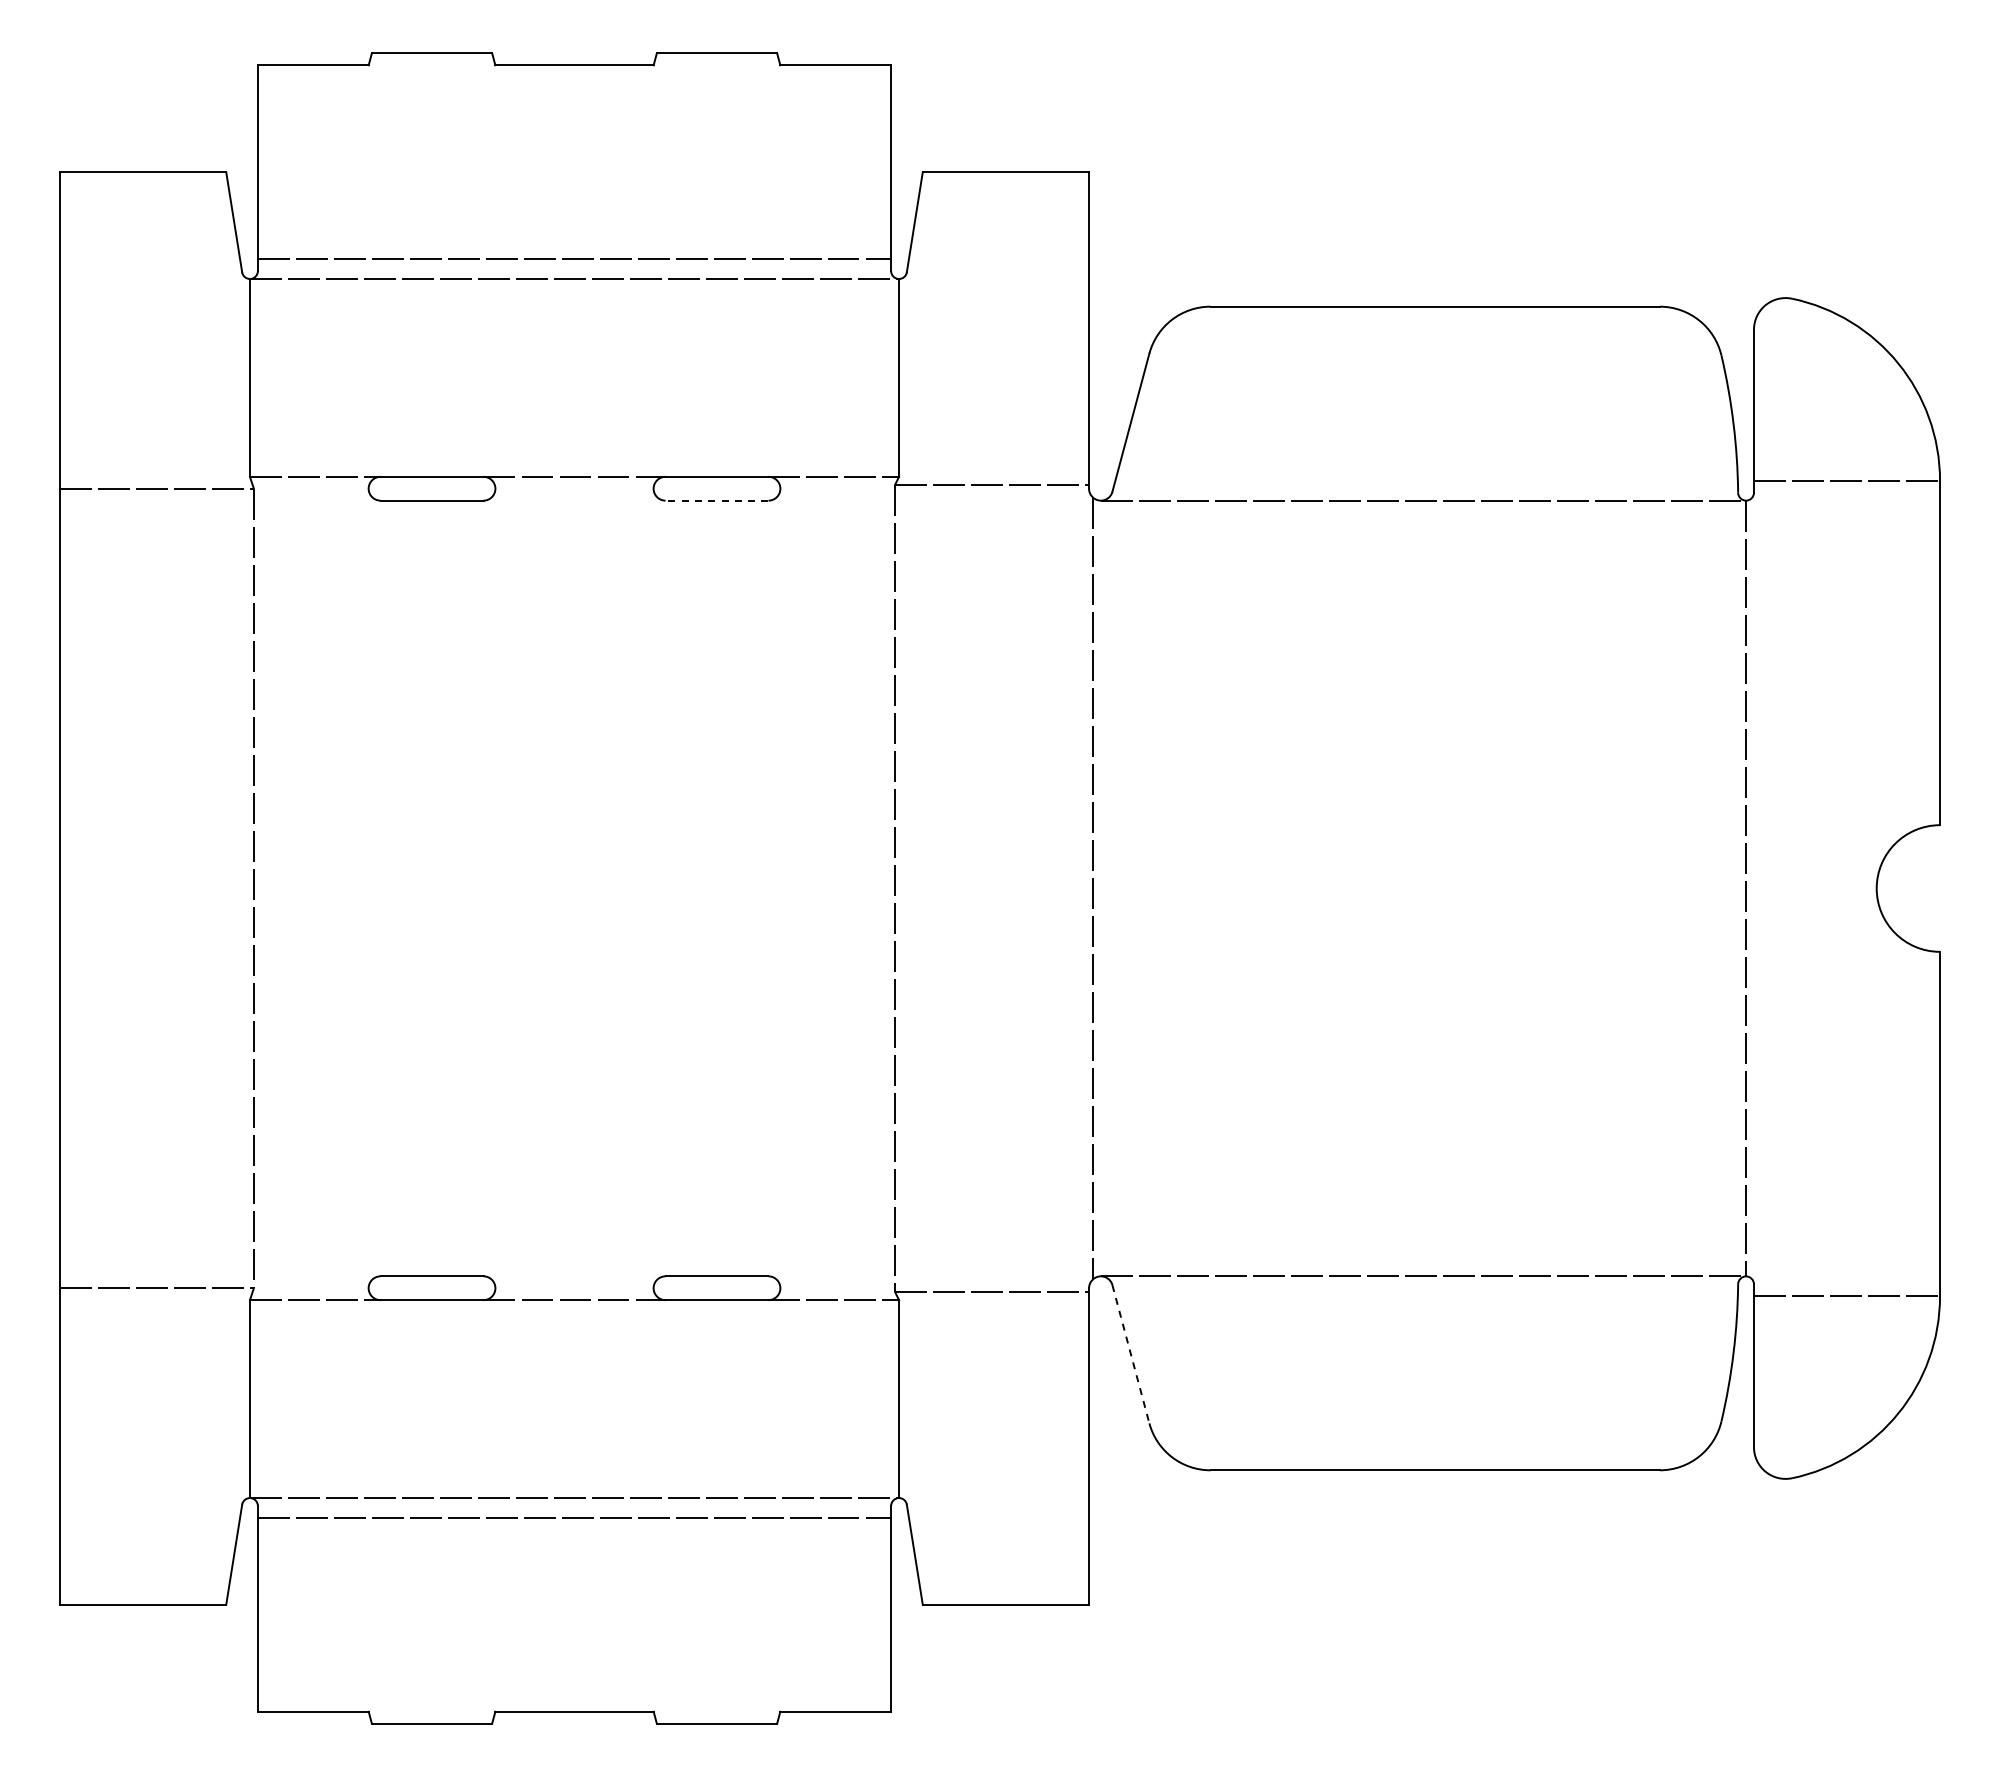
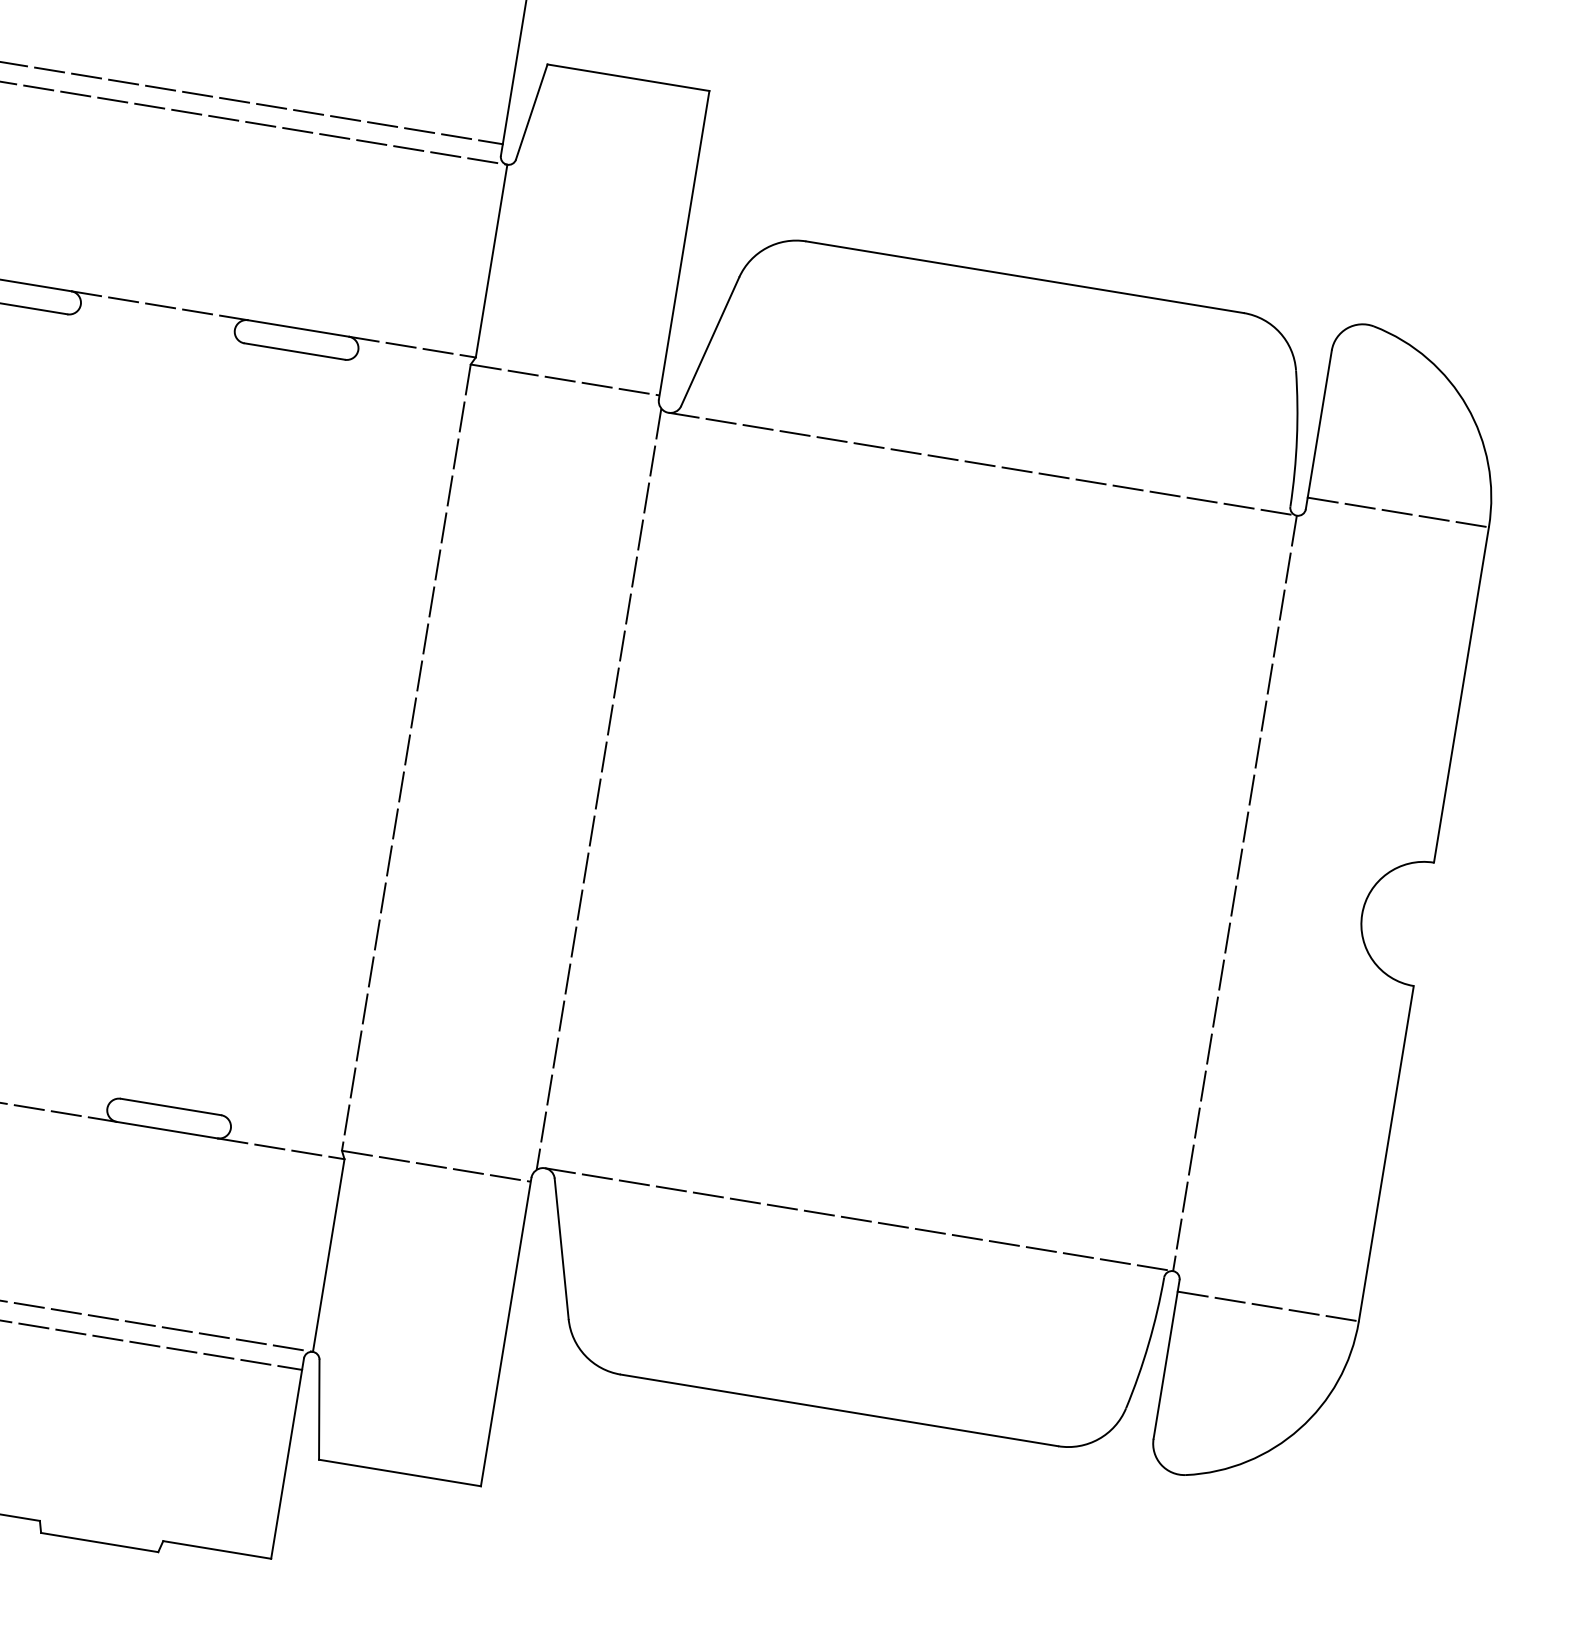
line: (716, 500) -> (294, 351), dashed -> solid
line: (1130, 1354) -> (561, 1249), dashed -> solid

